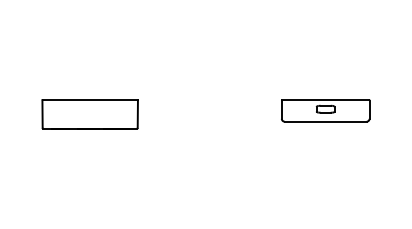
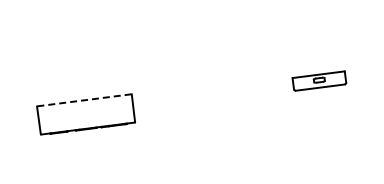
line: (90, 100) -> (84, 100), solid -> dashed
part: (325, 110) -> (319, 80), size x0.6

